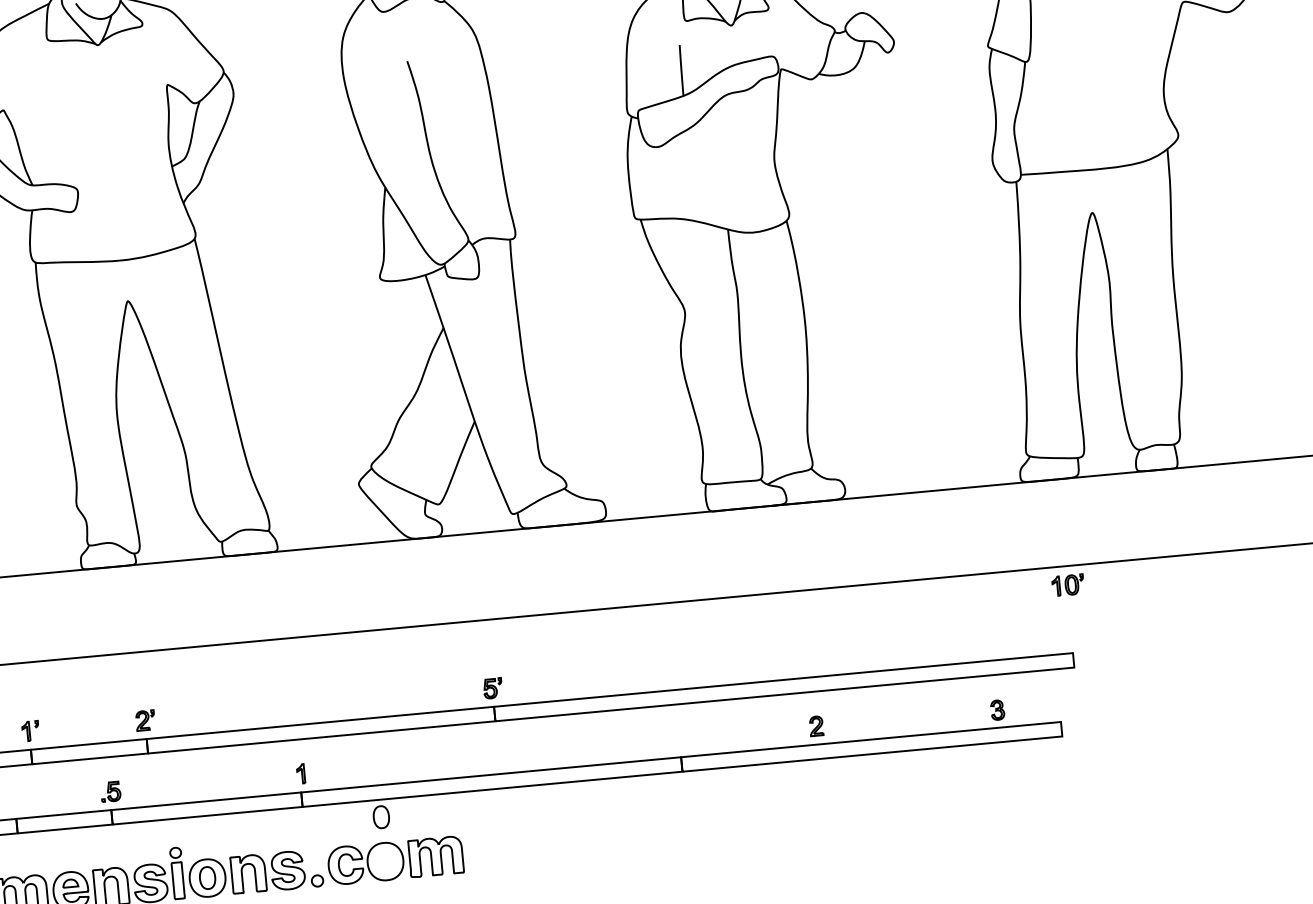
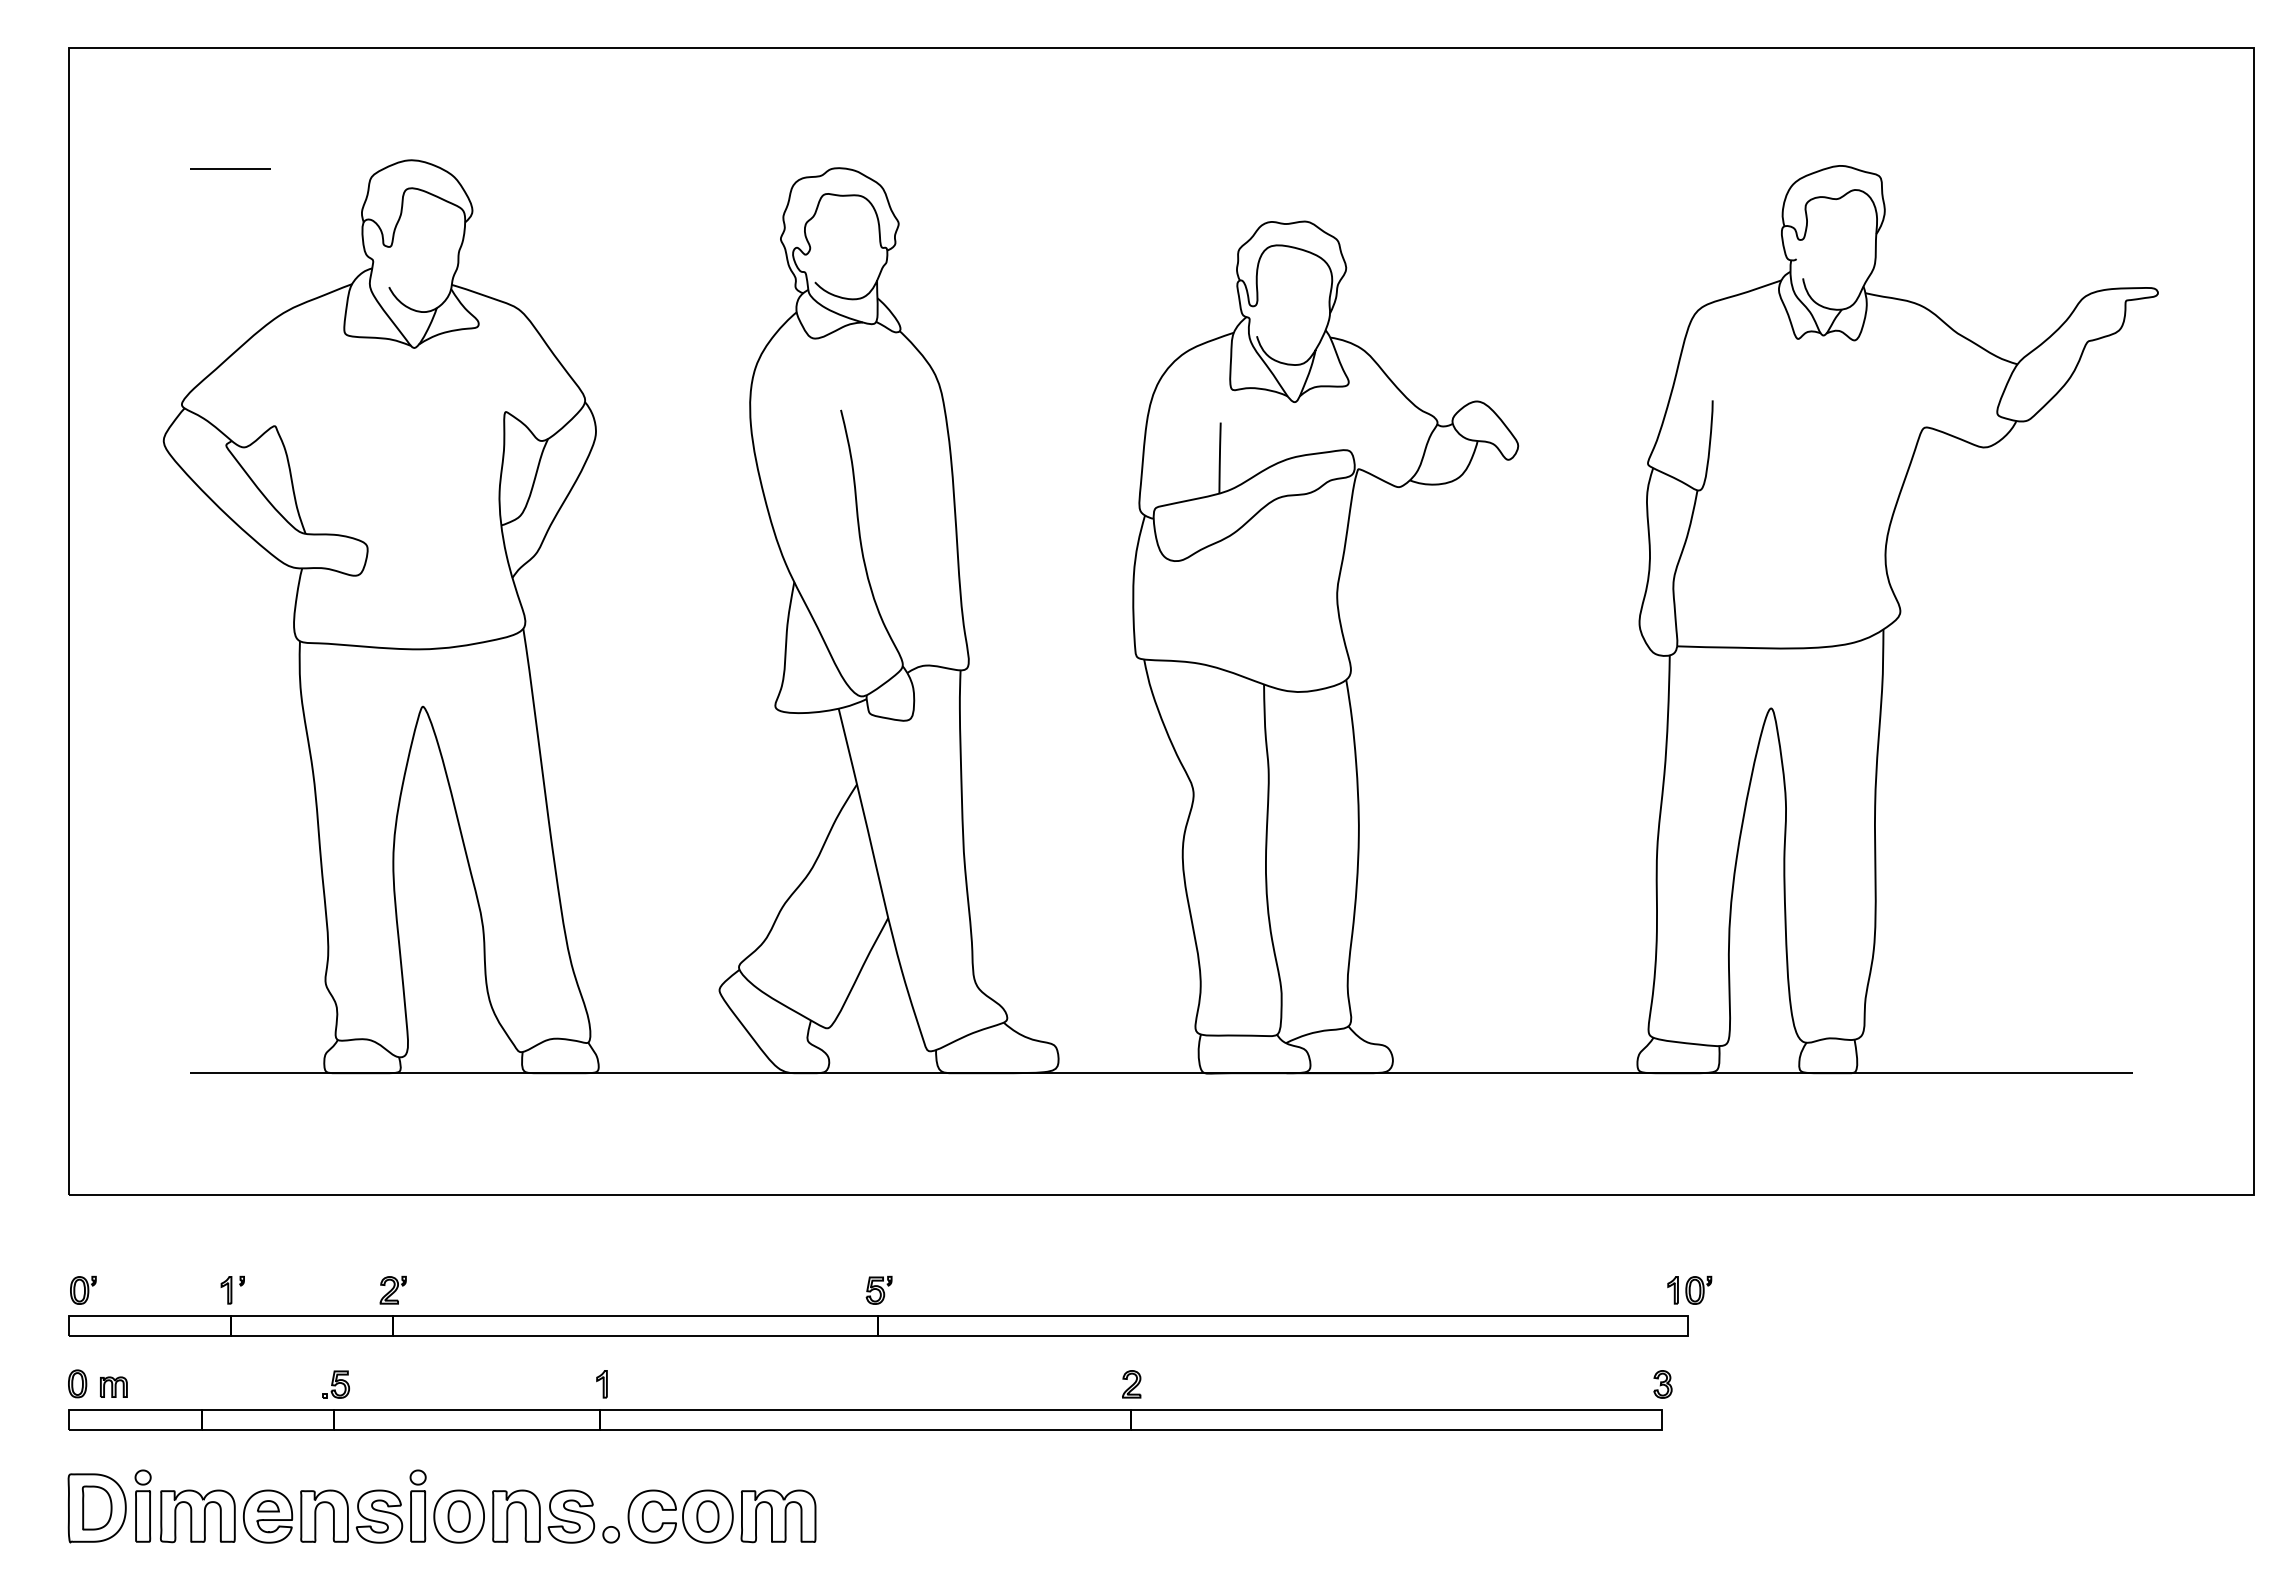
part: (1067, 584) -> (1689, 1289), moved
part: (997, 710) -> (1662, 1384), moved
part: (816, 726) -> (1131, 1384), moved
part: (381, 817) -> (707, 1516), moved

